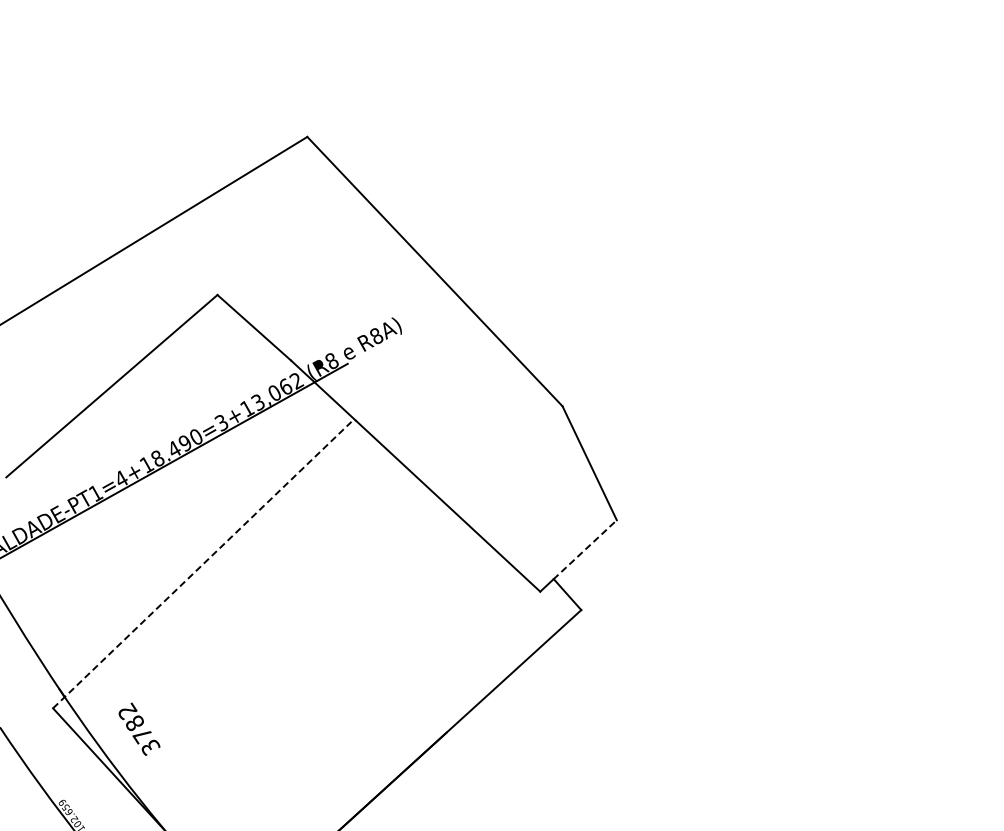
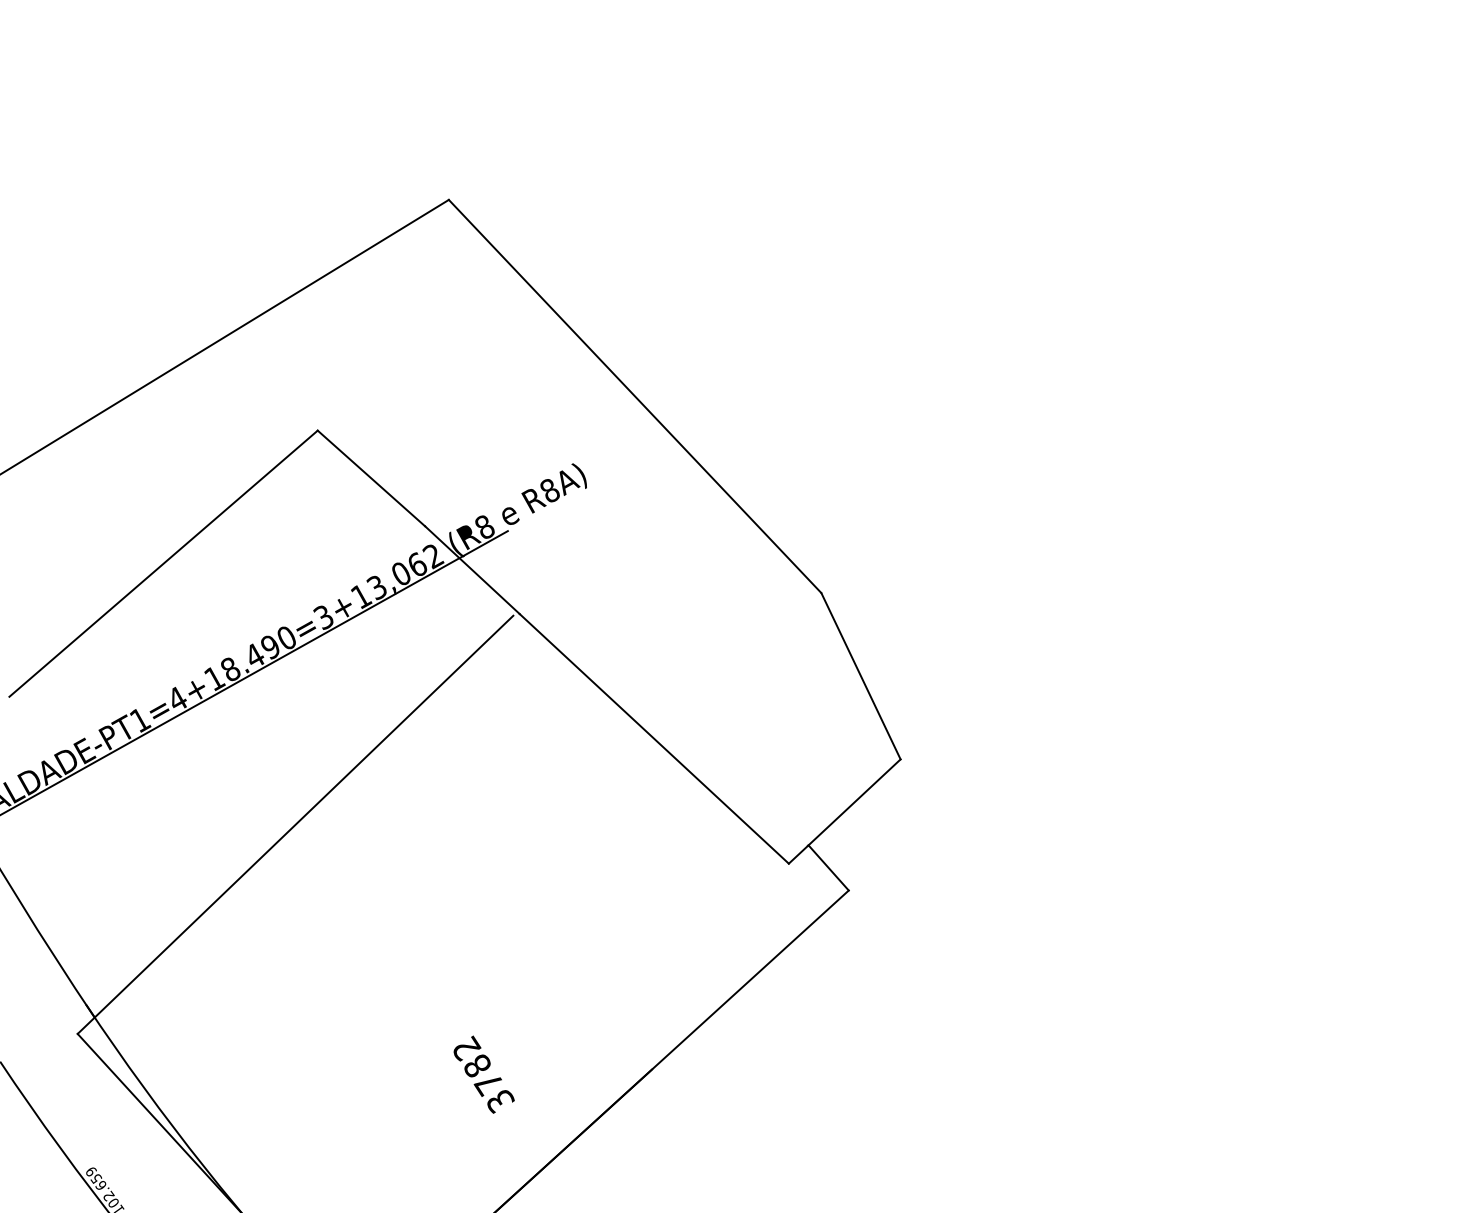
line: (585, 549) -> (854, 802), dashed -> solid
line: (202, 565) -> (295, 825), dashed -> solid
text: (139, 728) -> (484, 1073), moved

